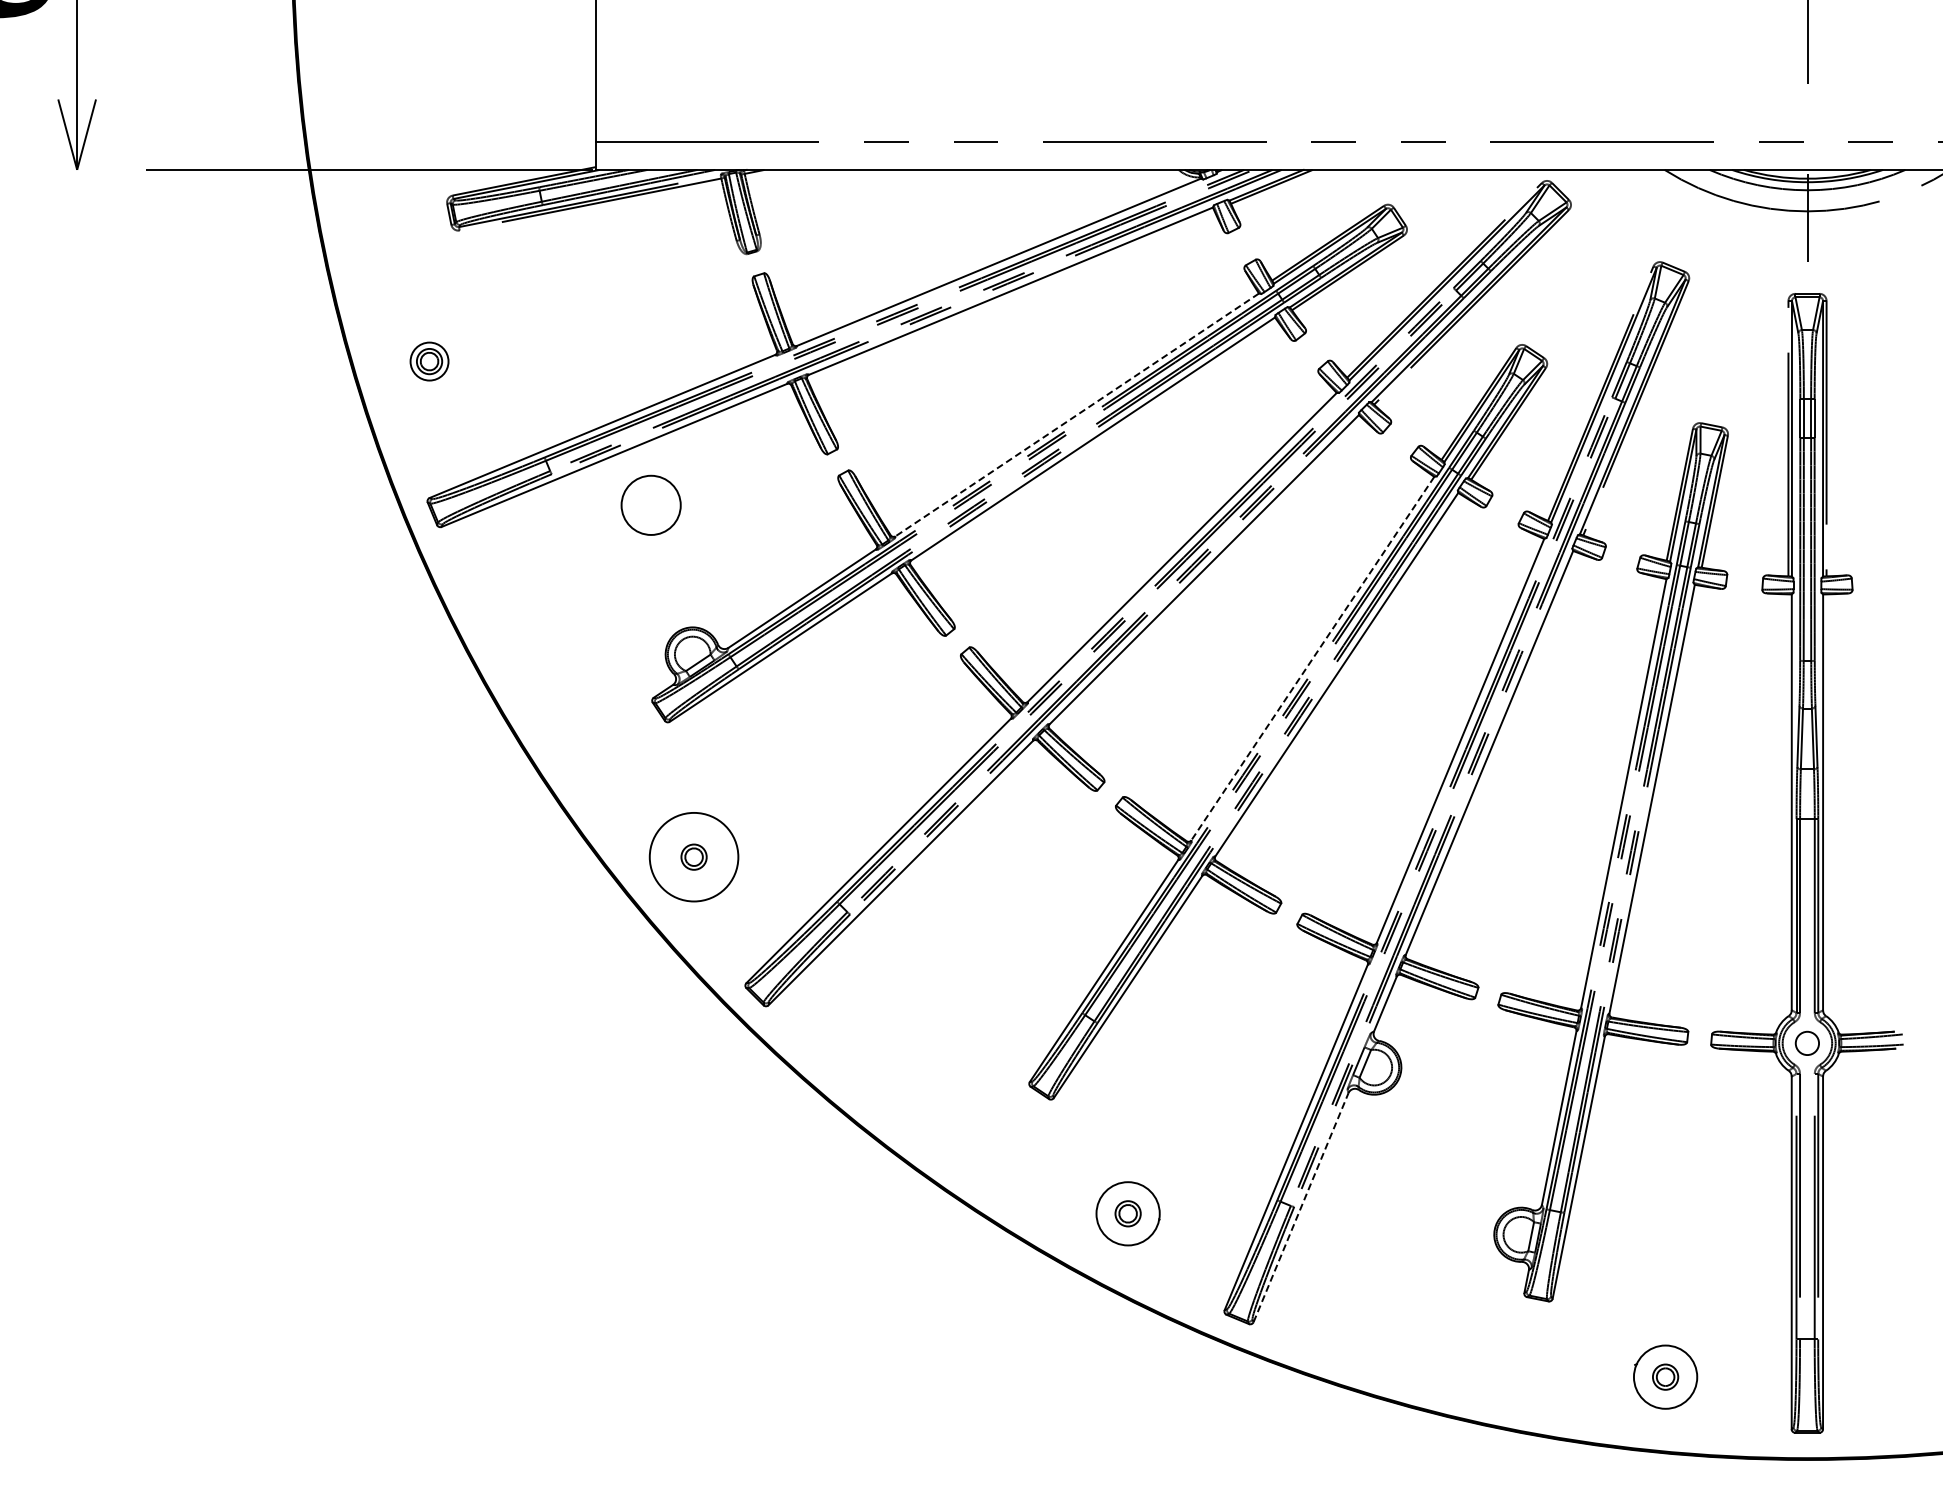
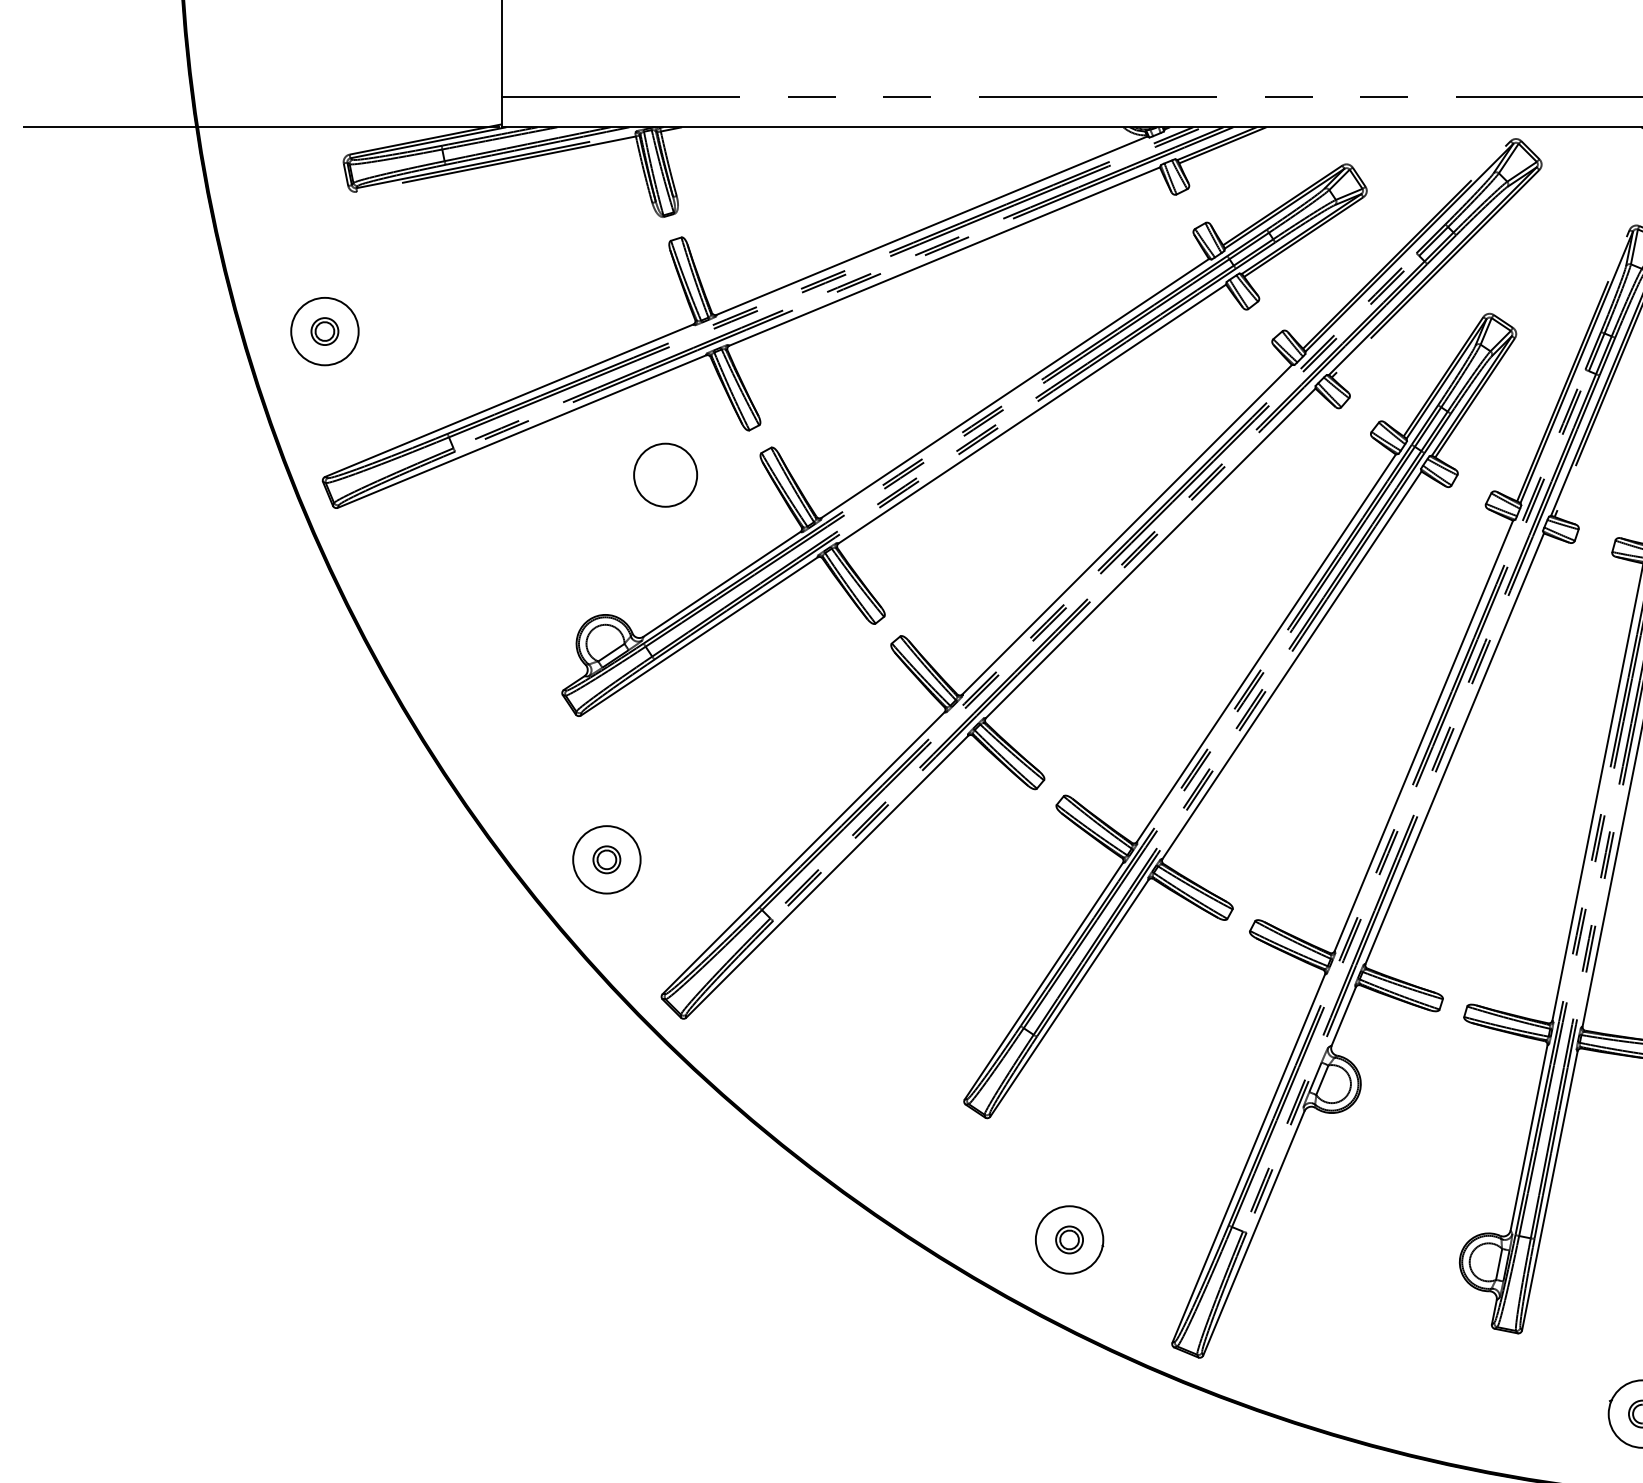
circle: (429, 361) -> (324, 331), size x1.67
line: (1076, 415) -> (1014, 389), dashed -> solid
circle: (650, 504) -> (664, 474), moved
line: (1312, 658) -> (1266, 648), dashed -> solid
circle: (693, 856) -> (606, 859), size x0.71
line: (1301, 1207) -> (1254, 1233), dashed -> solid

